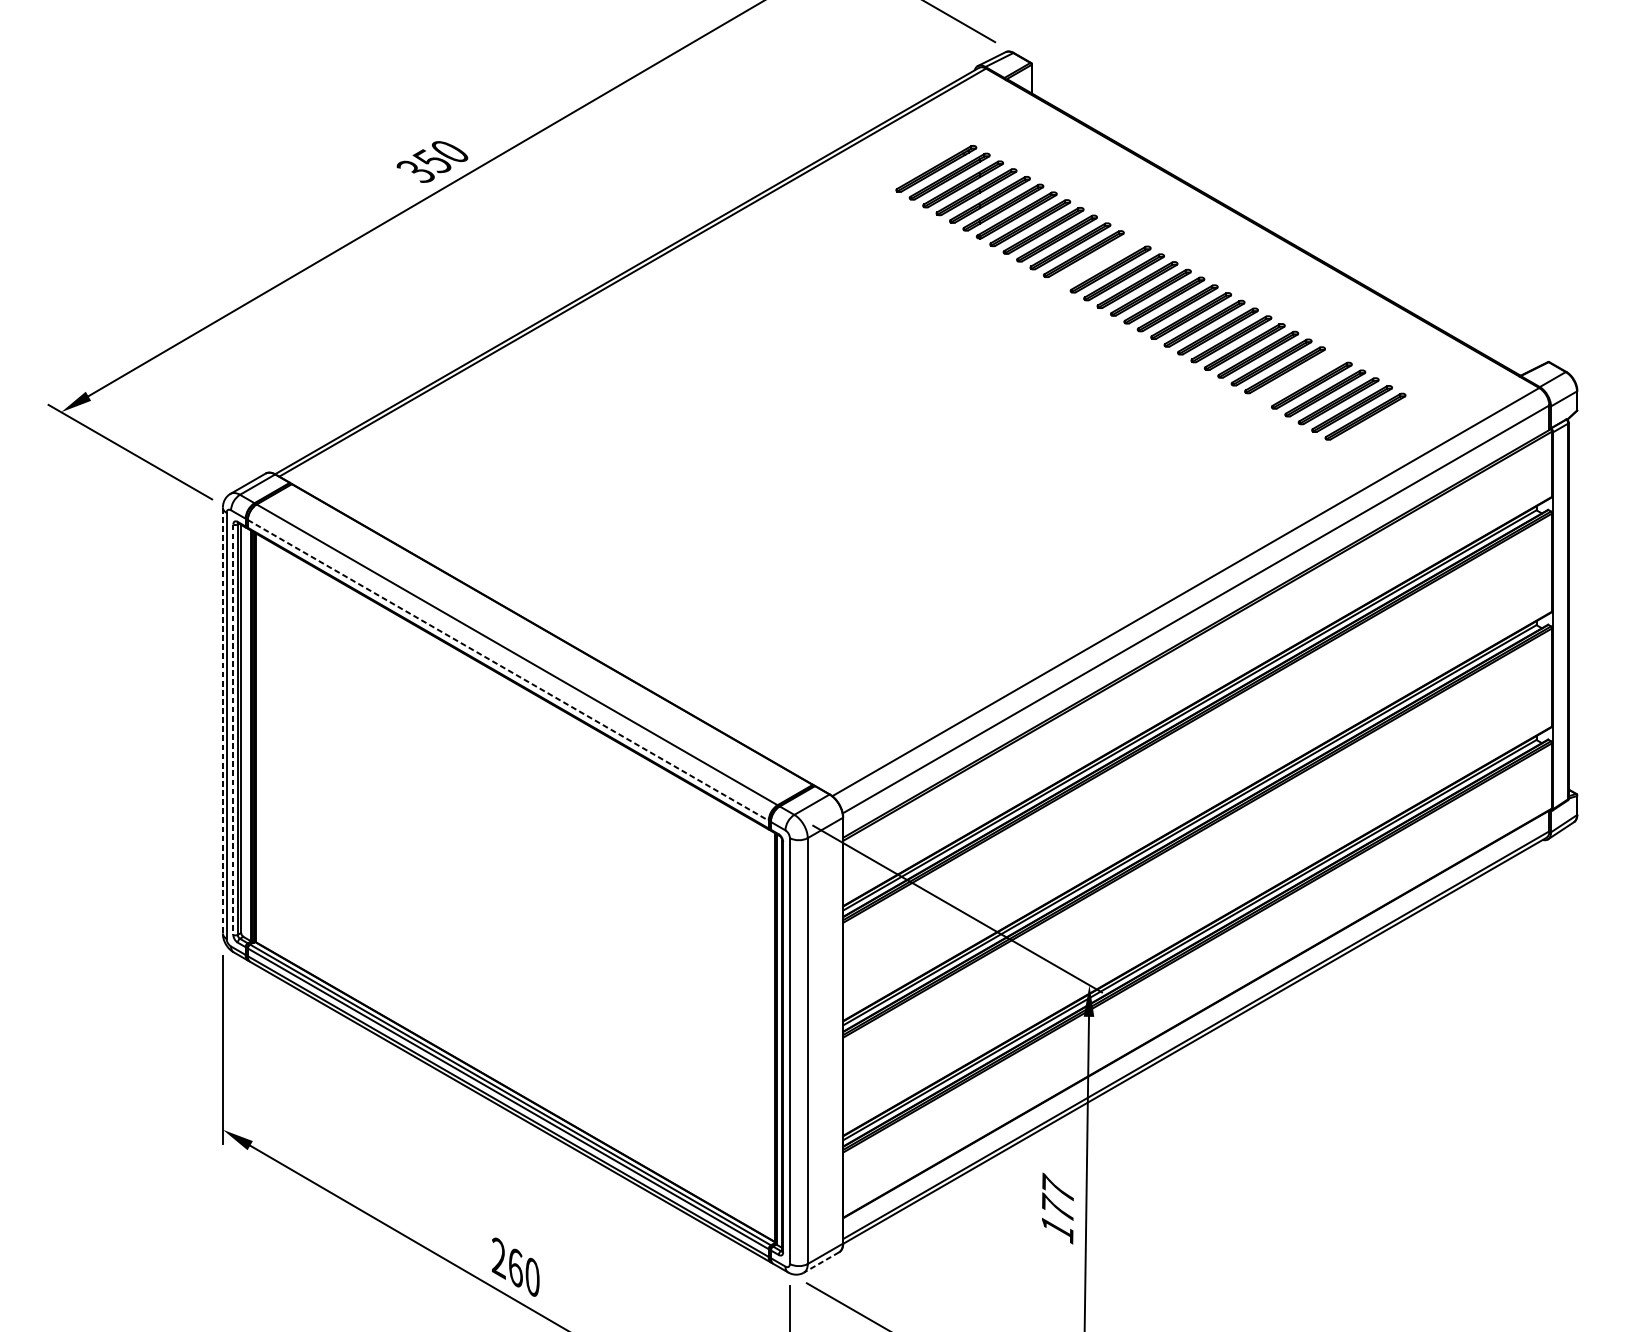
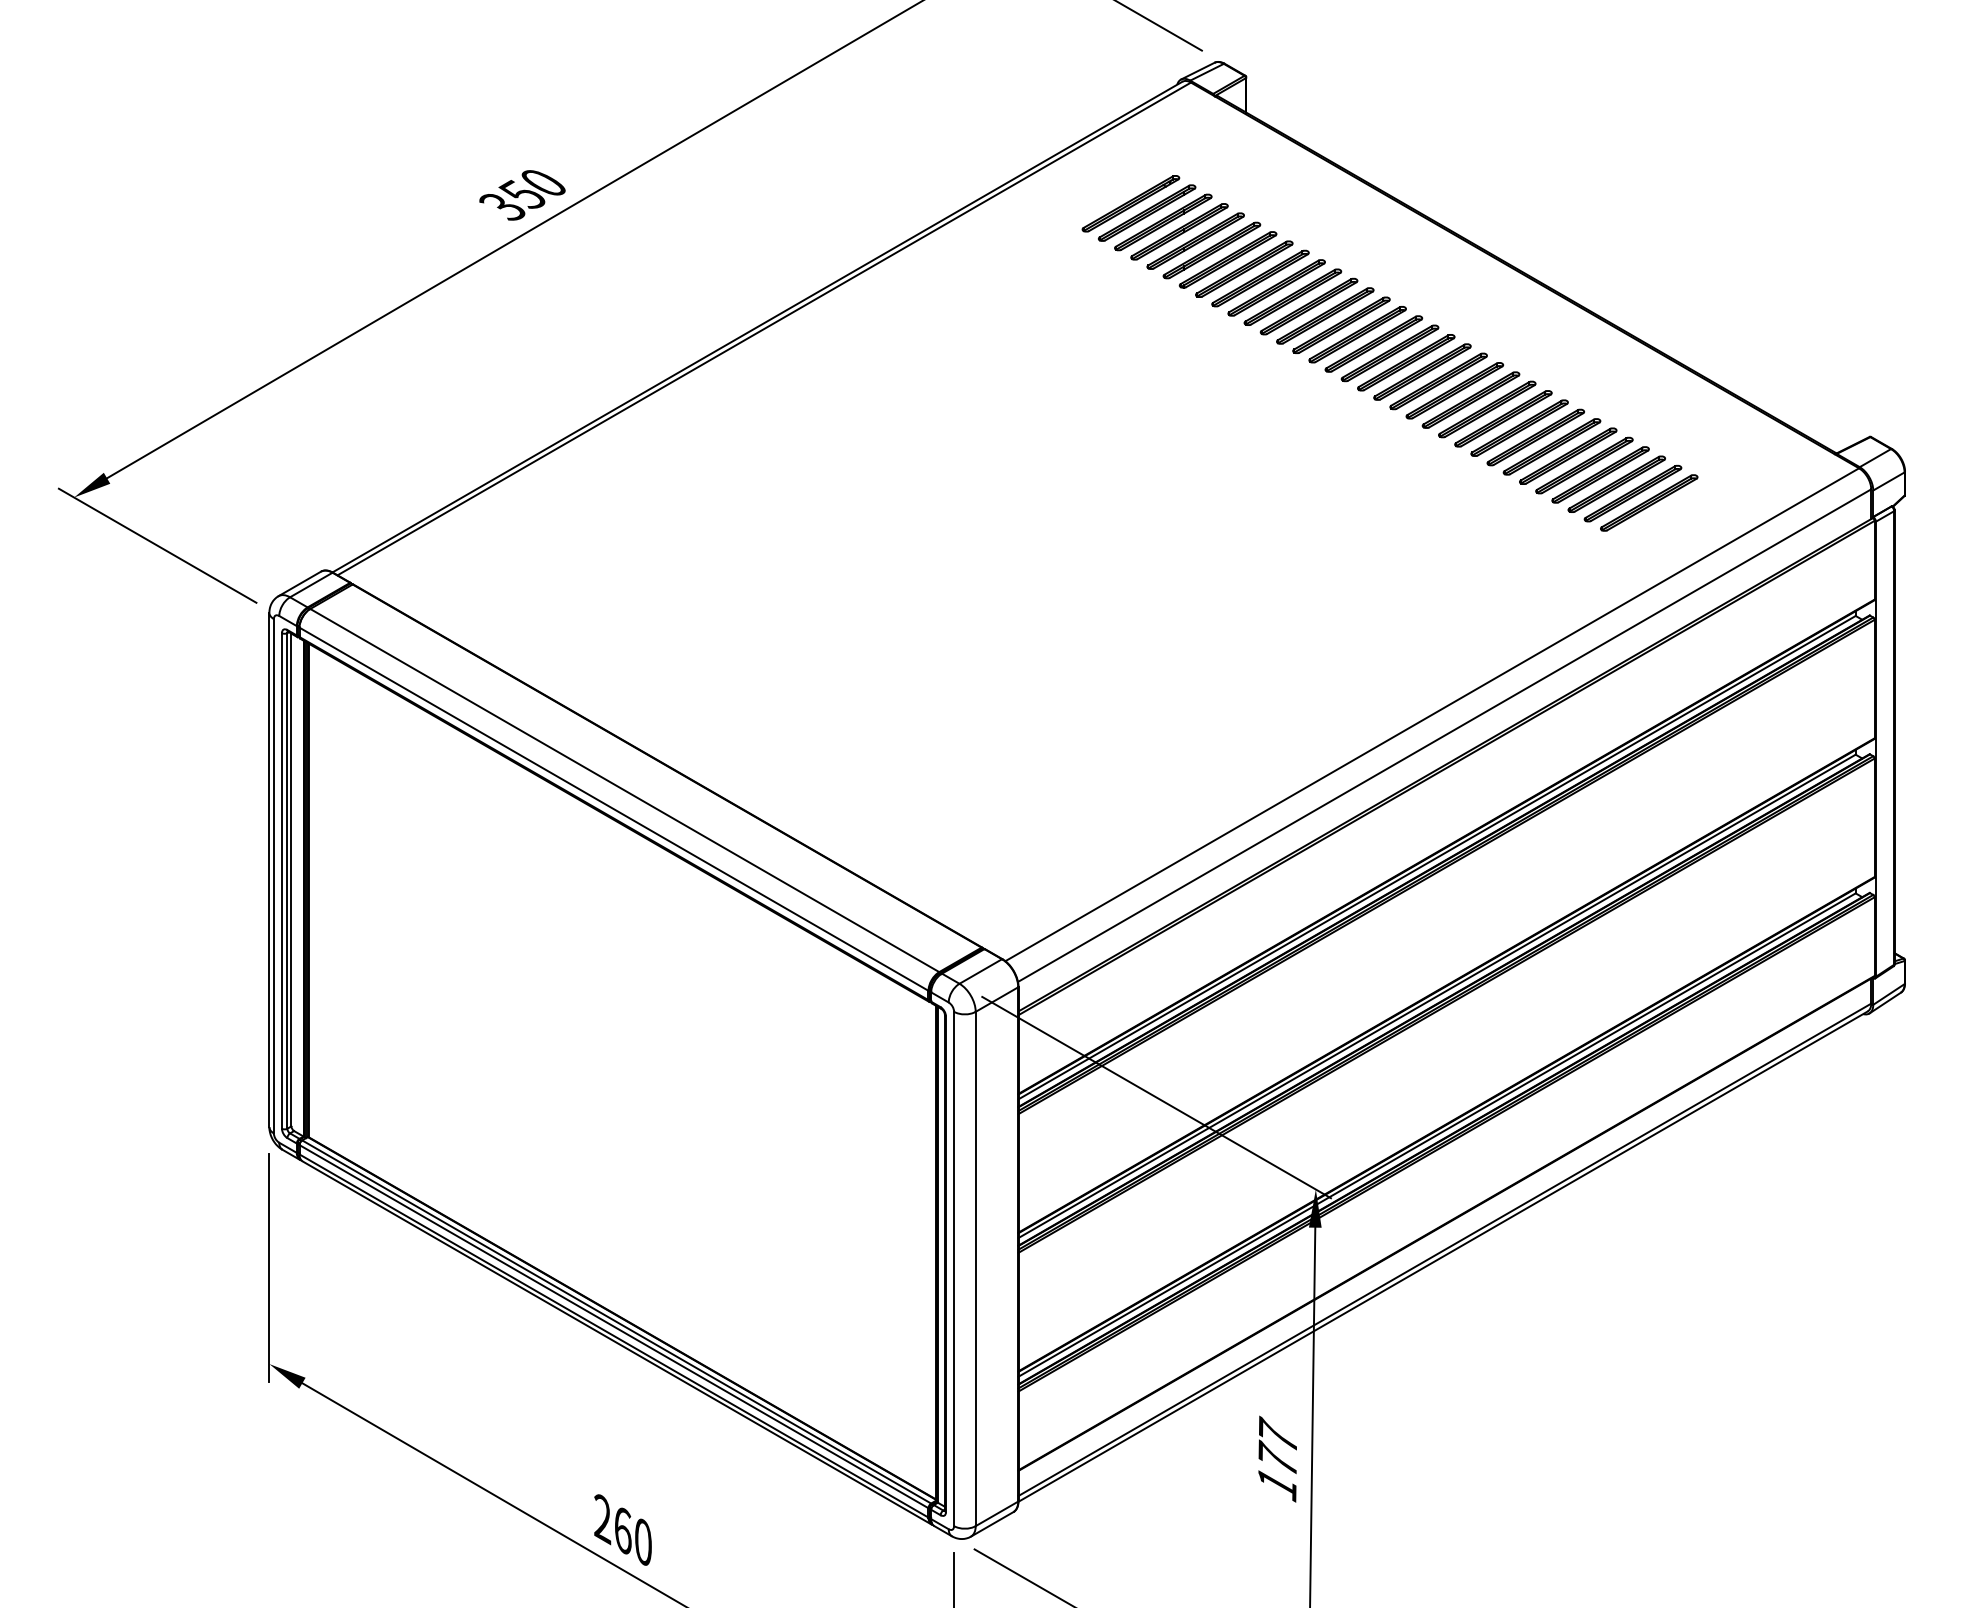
part: (1097, 261) -> (1325, 315), added
part: (1298, 377) -> (1568, 455), added
line: (508, 670) -> (614, 809), dashed -> solid
line: (222, 721) -> (269, 870), dashed -> solid
line: (232, 729) -> (281, 880), dashed -> solid
line: (821, 1262) -> (992, 1524), dashed -> solid

